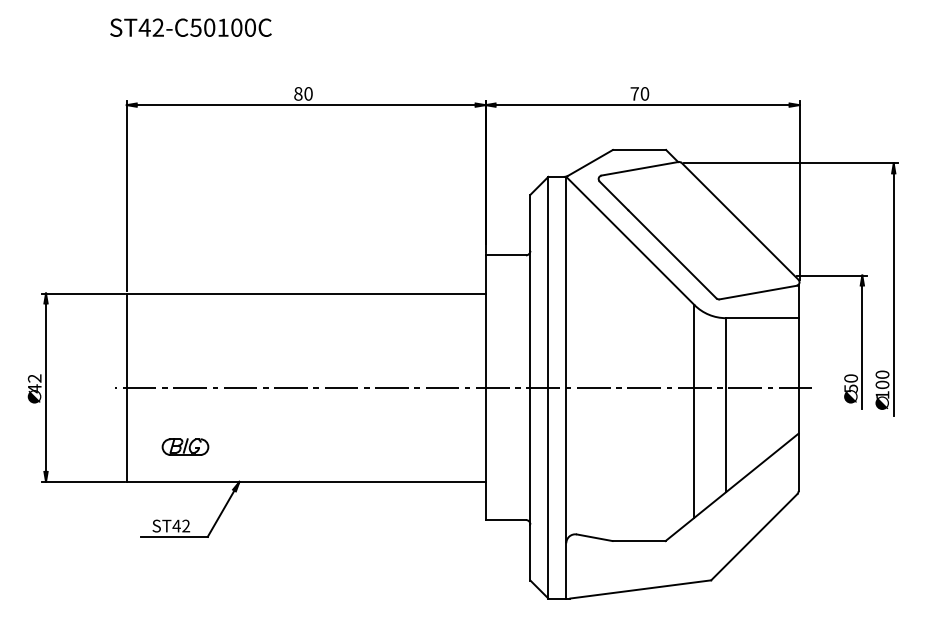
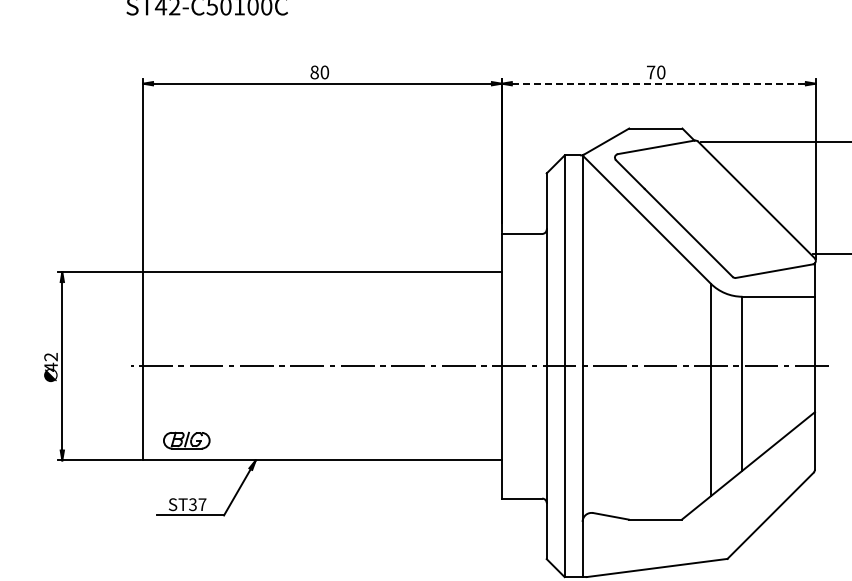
line: (642, 105) -> (658, 84), solid -> dashed
part: (185, 446) -> (186, 440), moved
text: (181, 525) -> (197, 504), ST42 -> ST37

